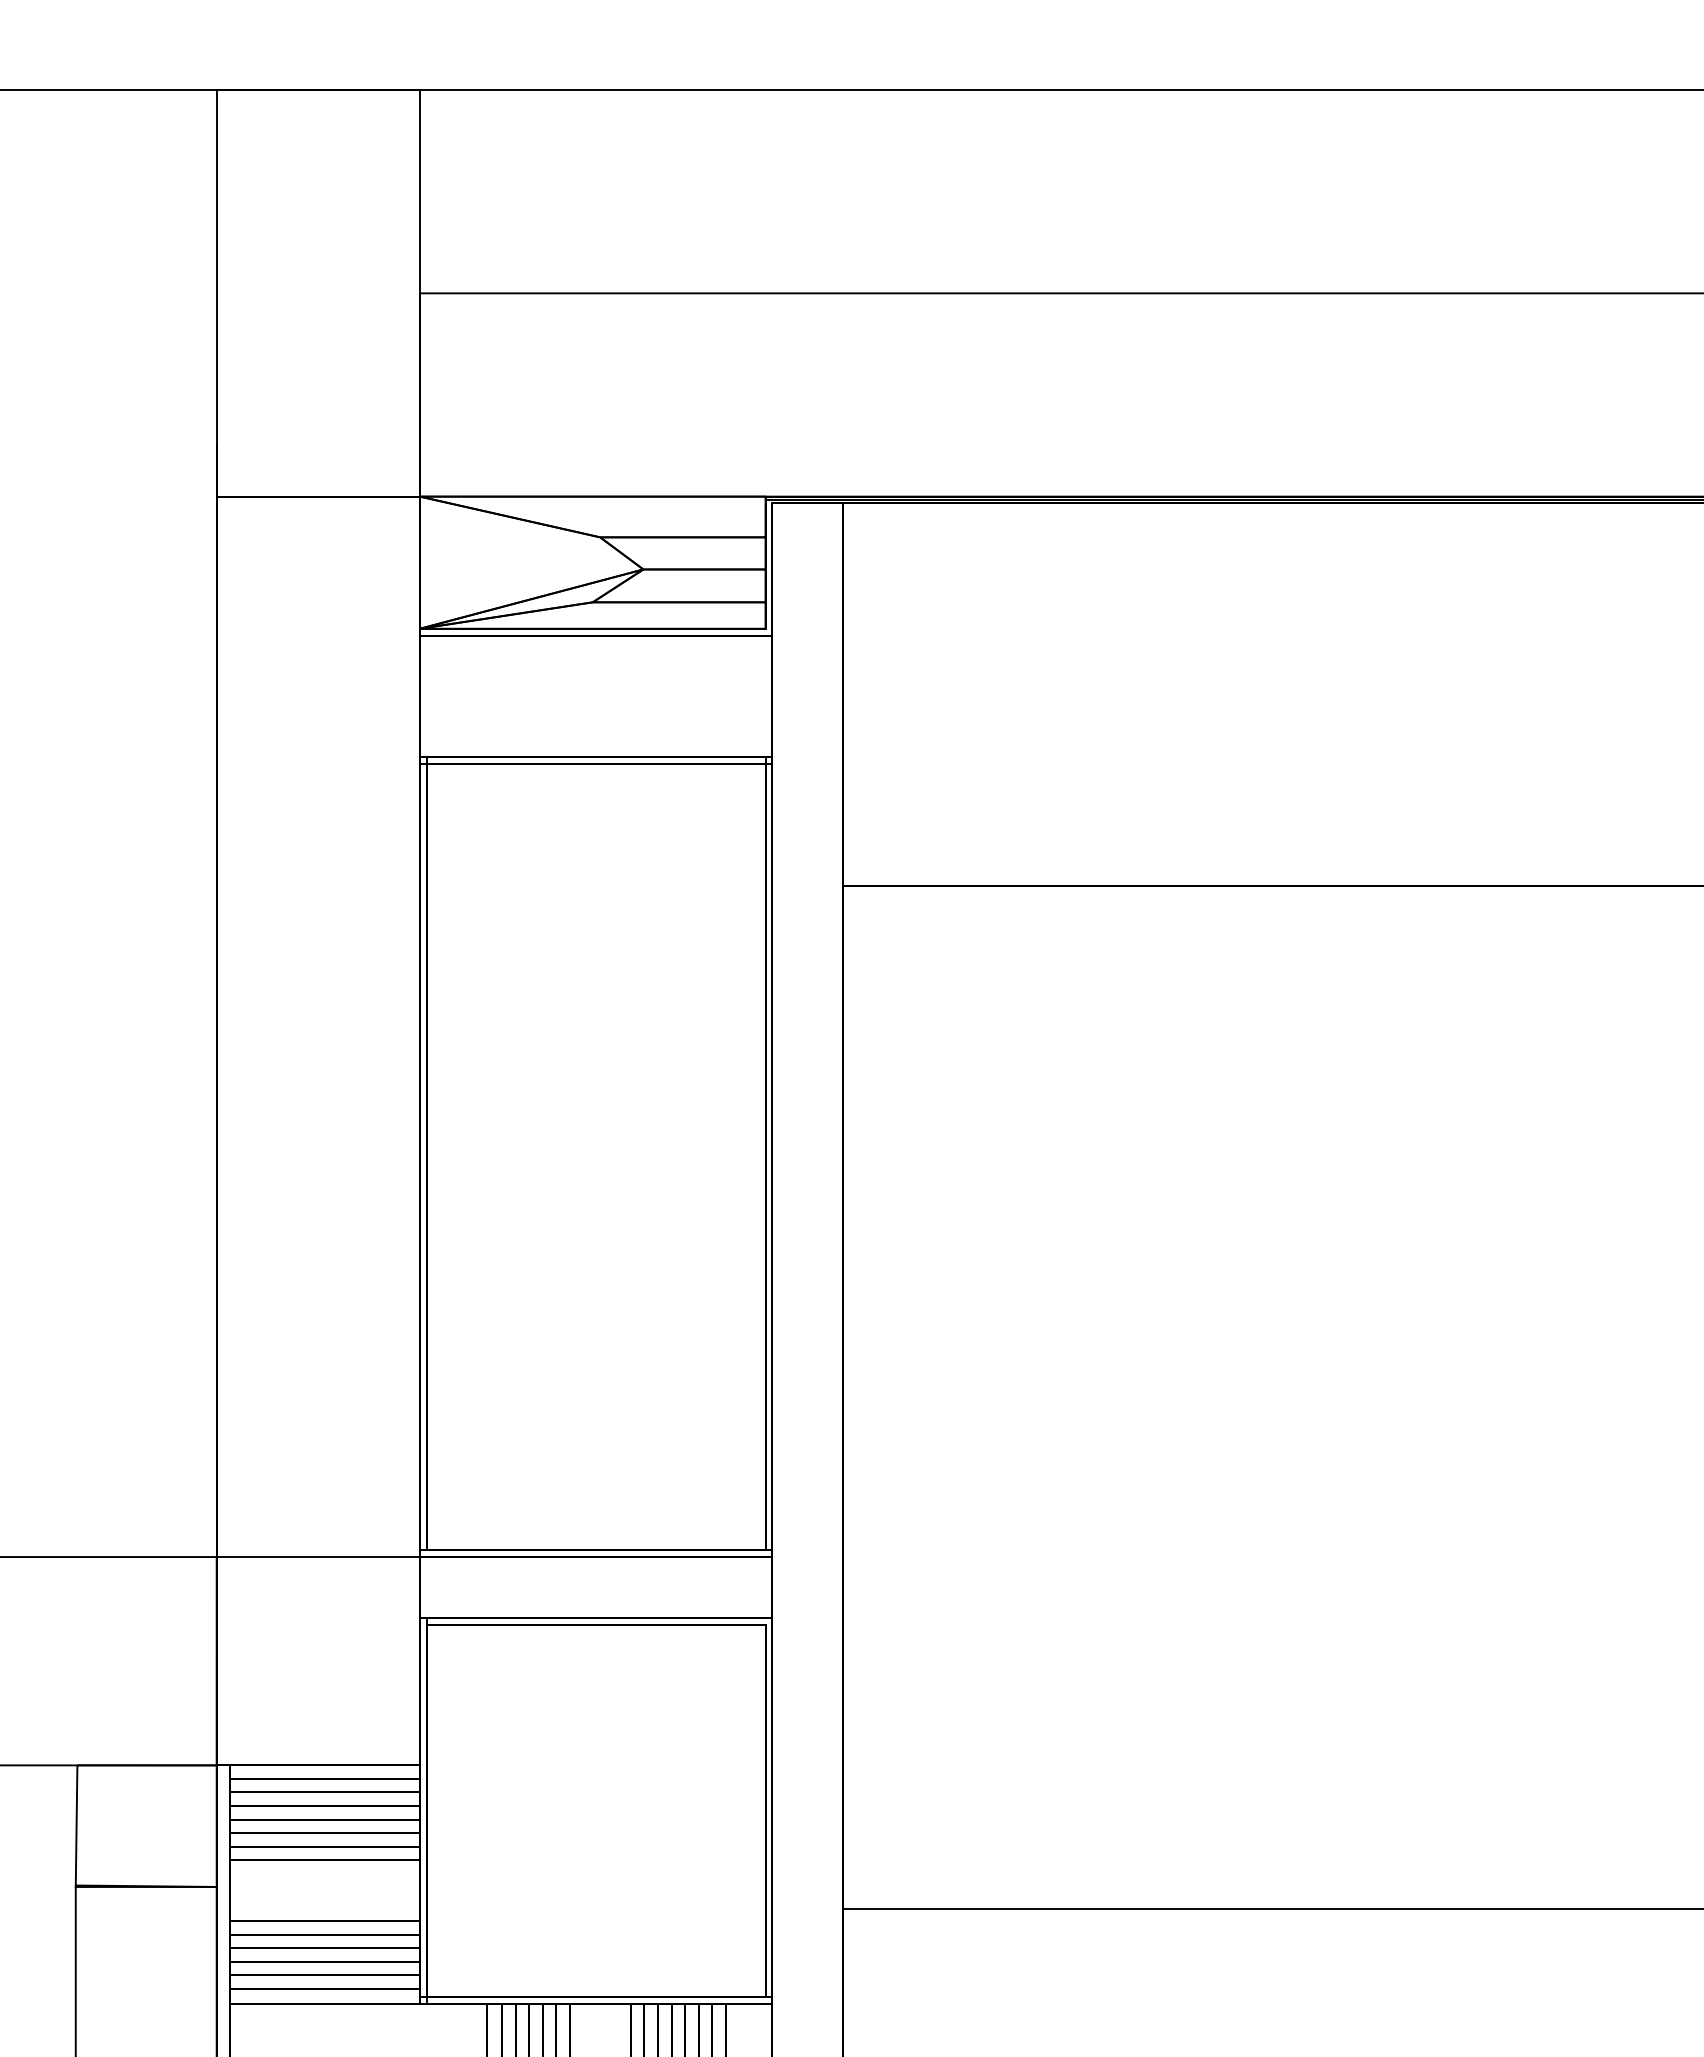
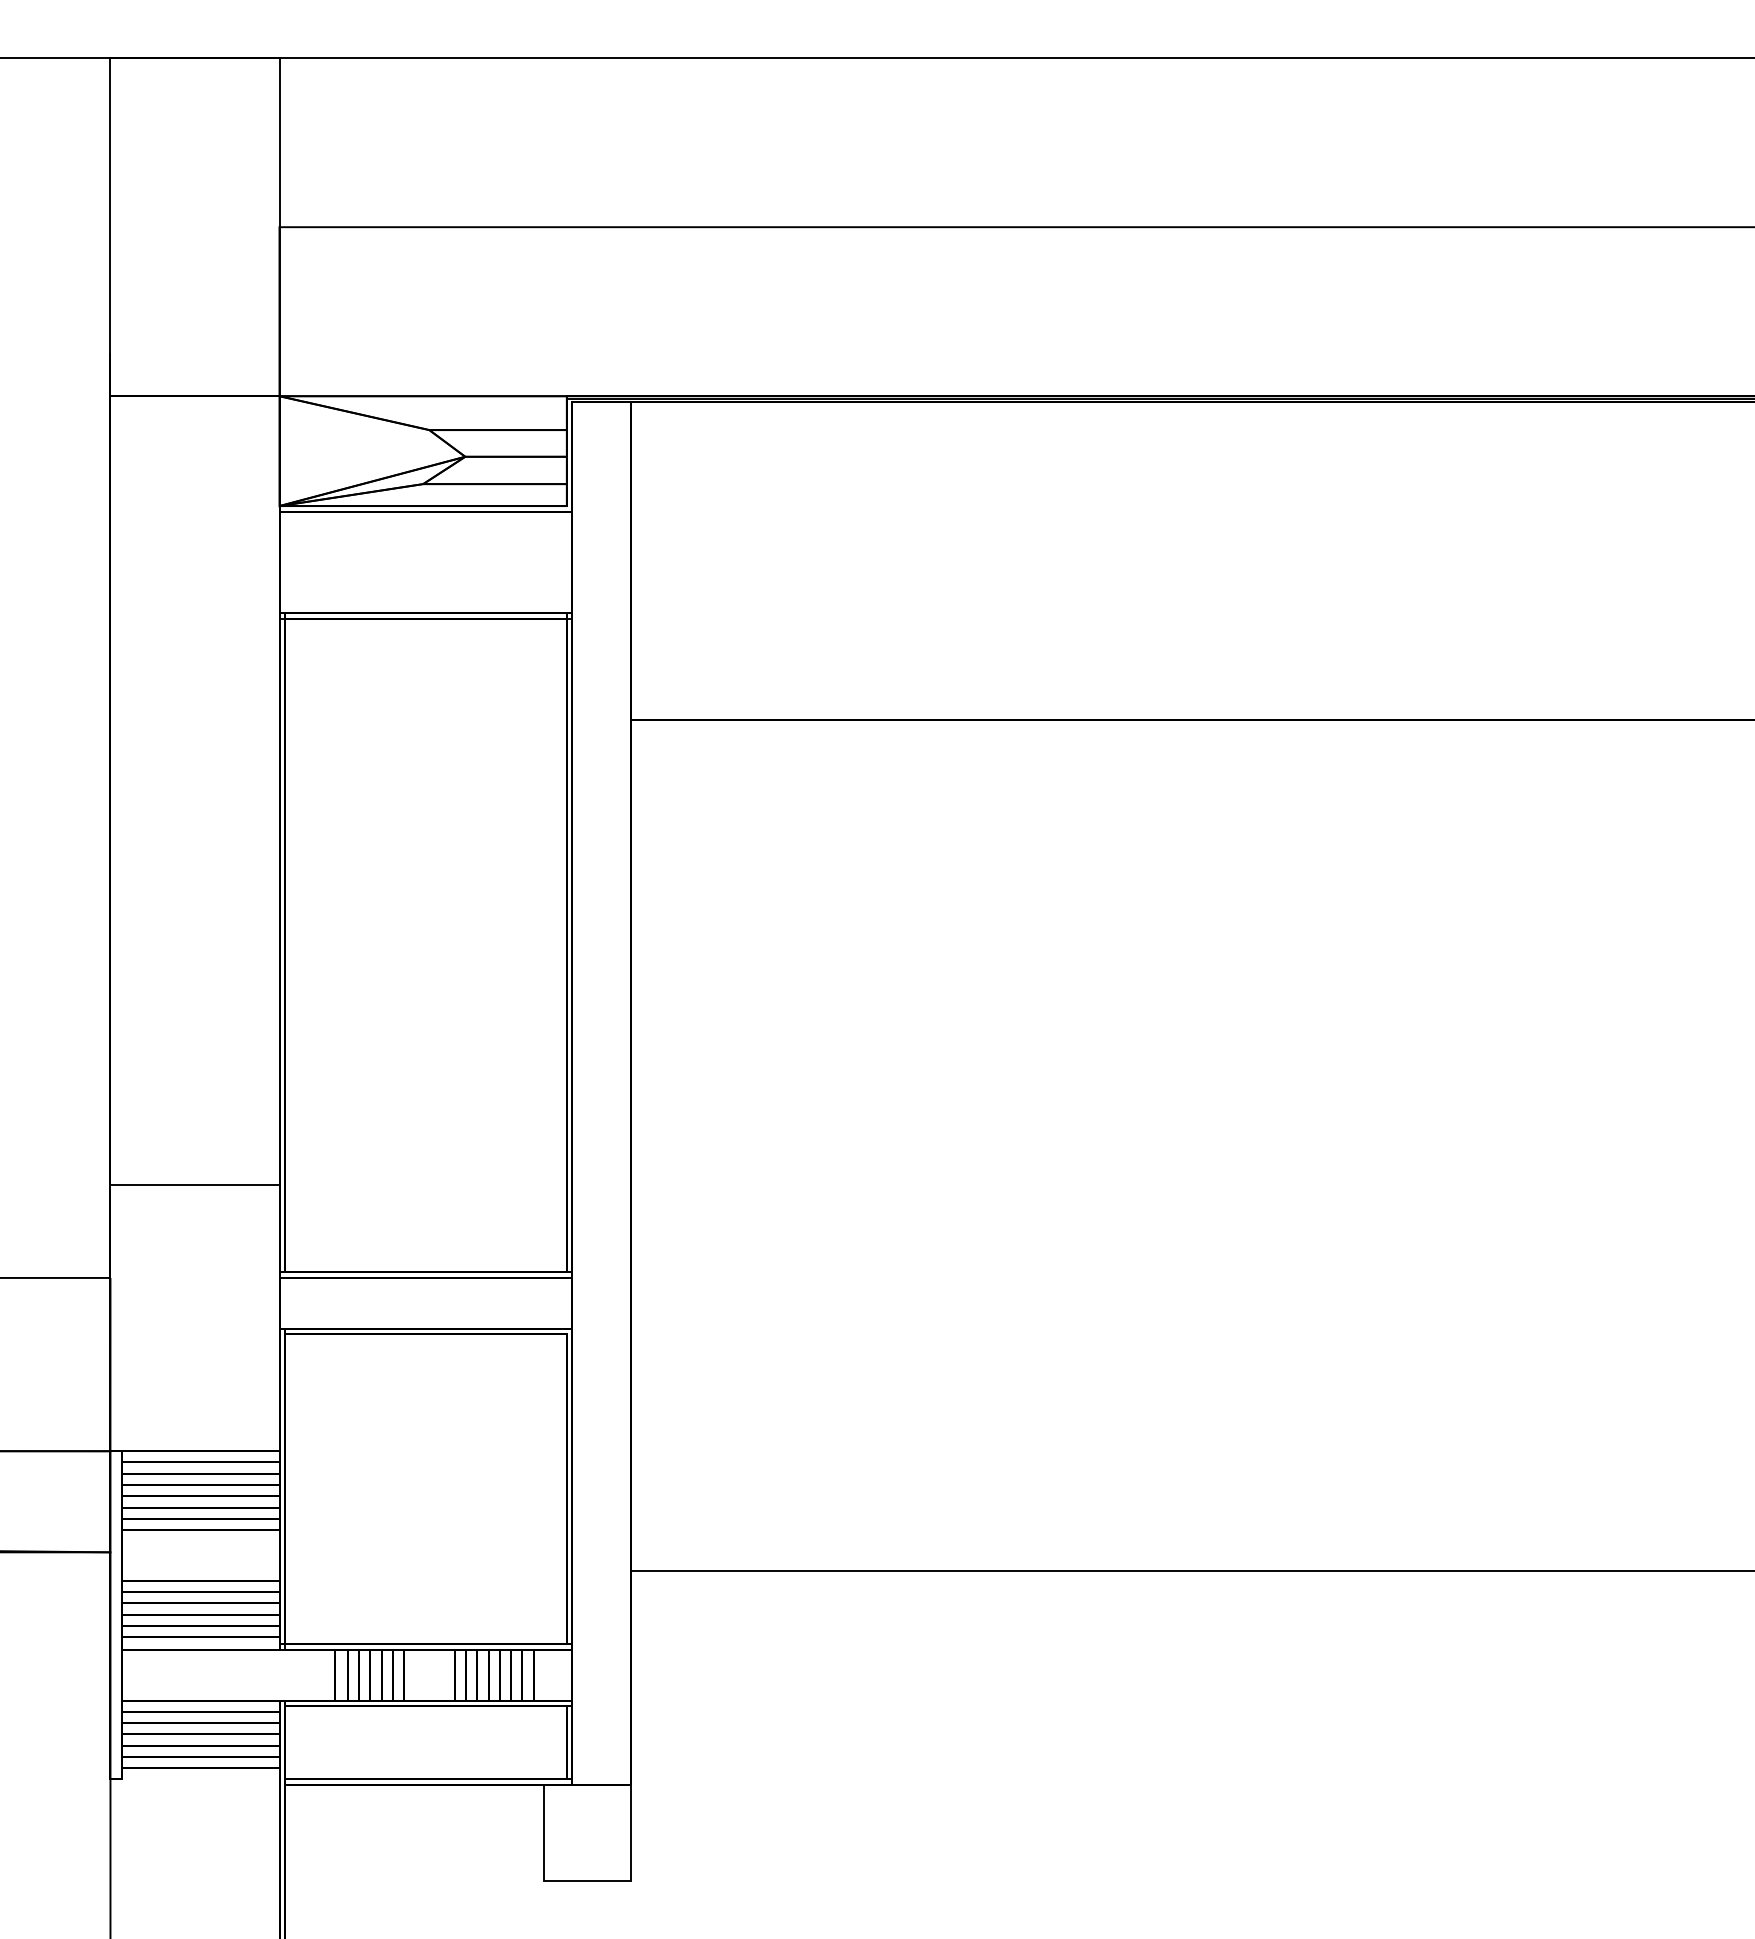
line: (317, 1556) -> (194, 1184), moved

